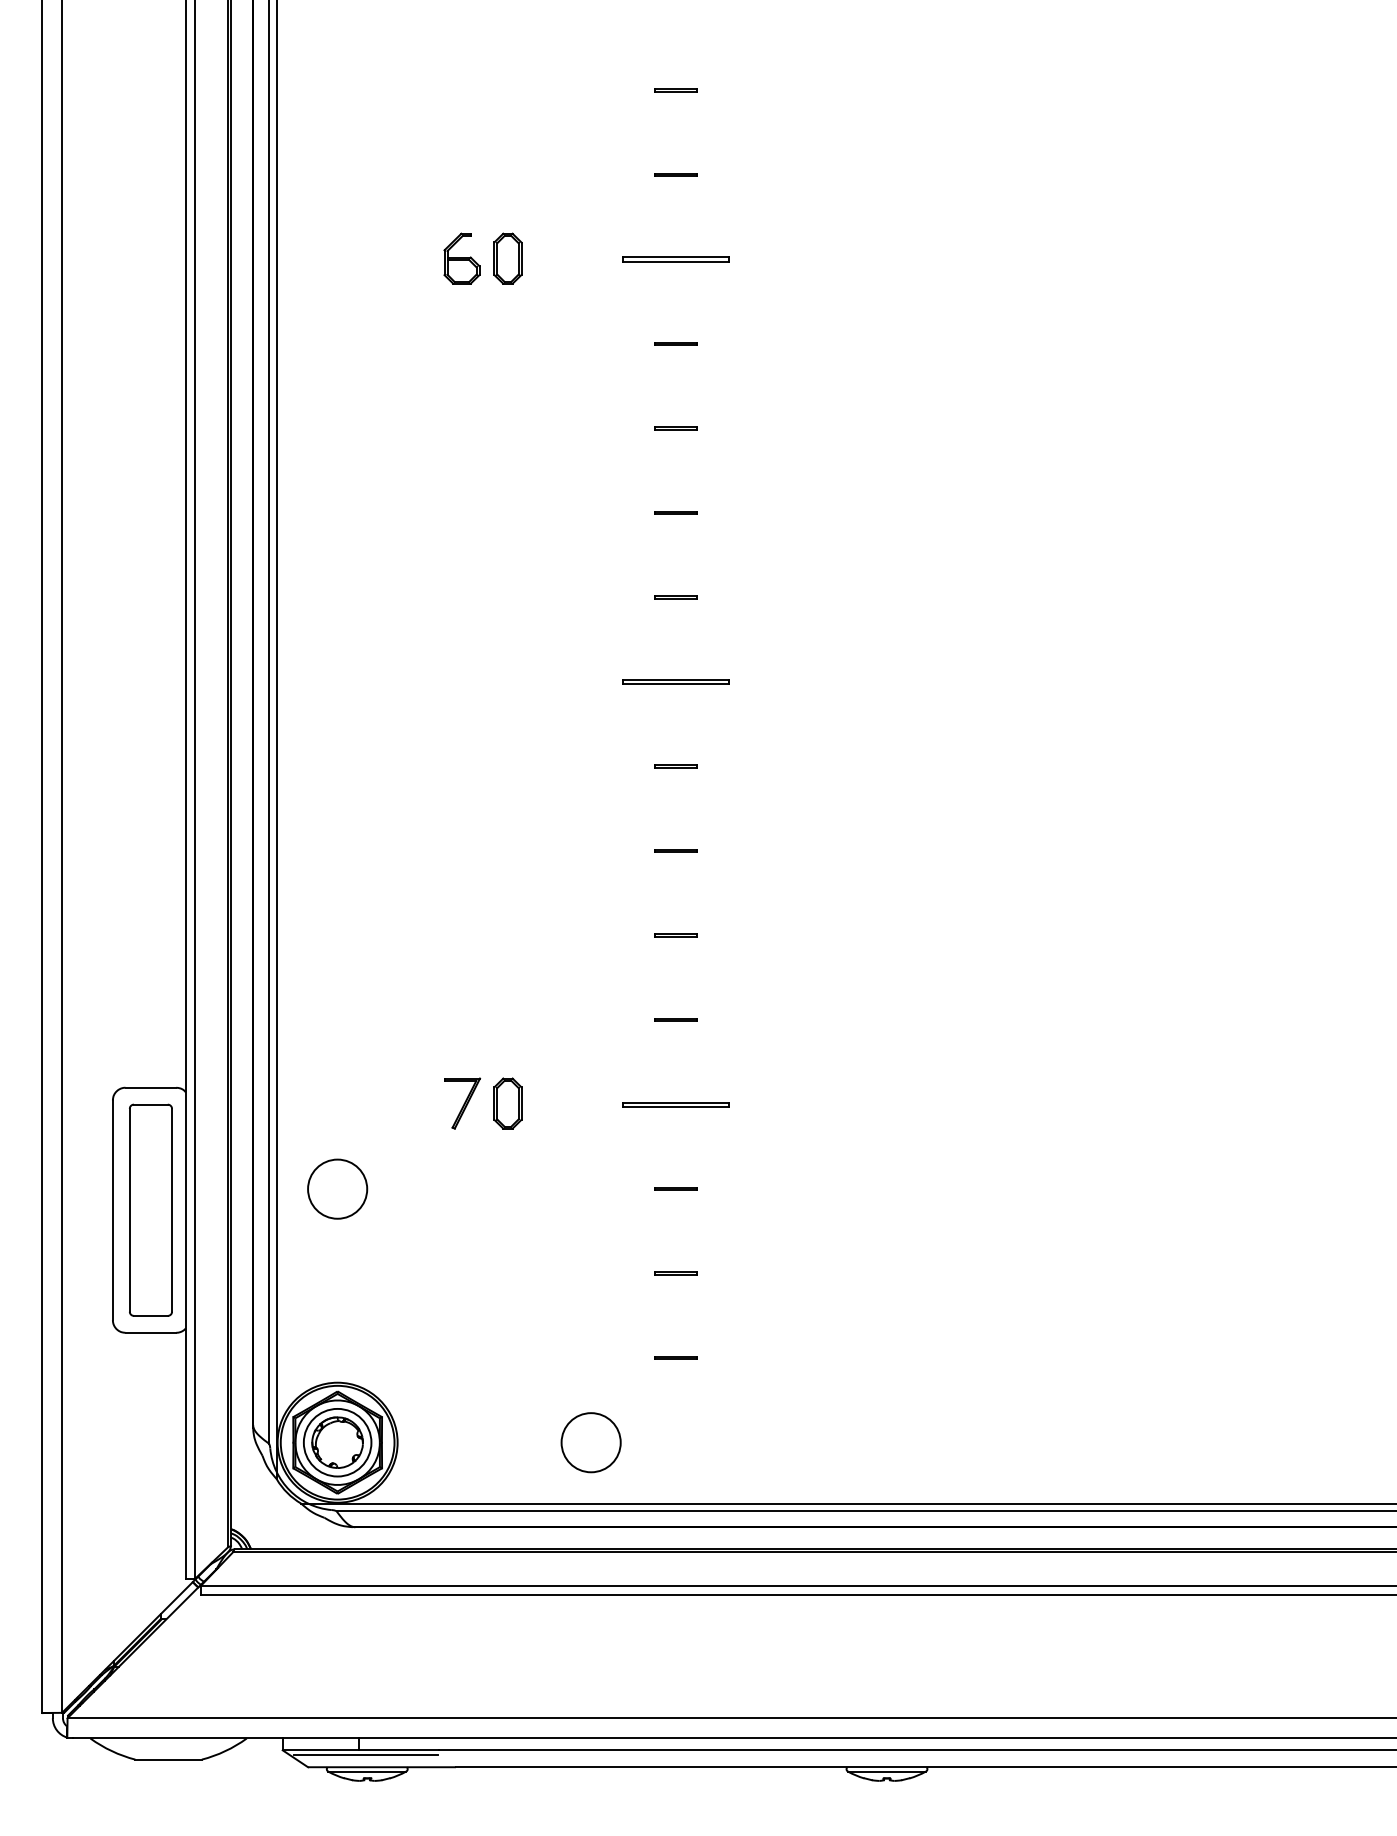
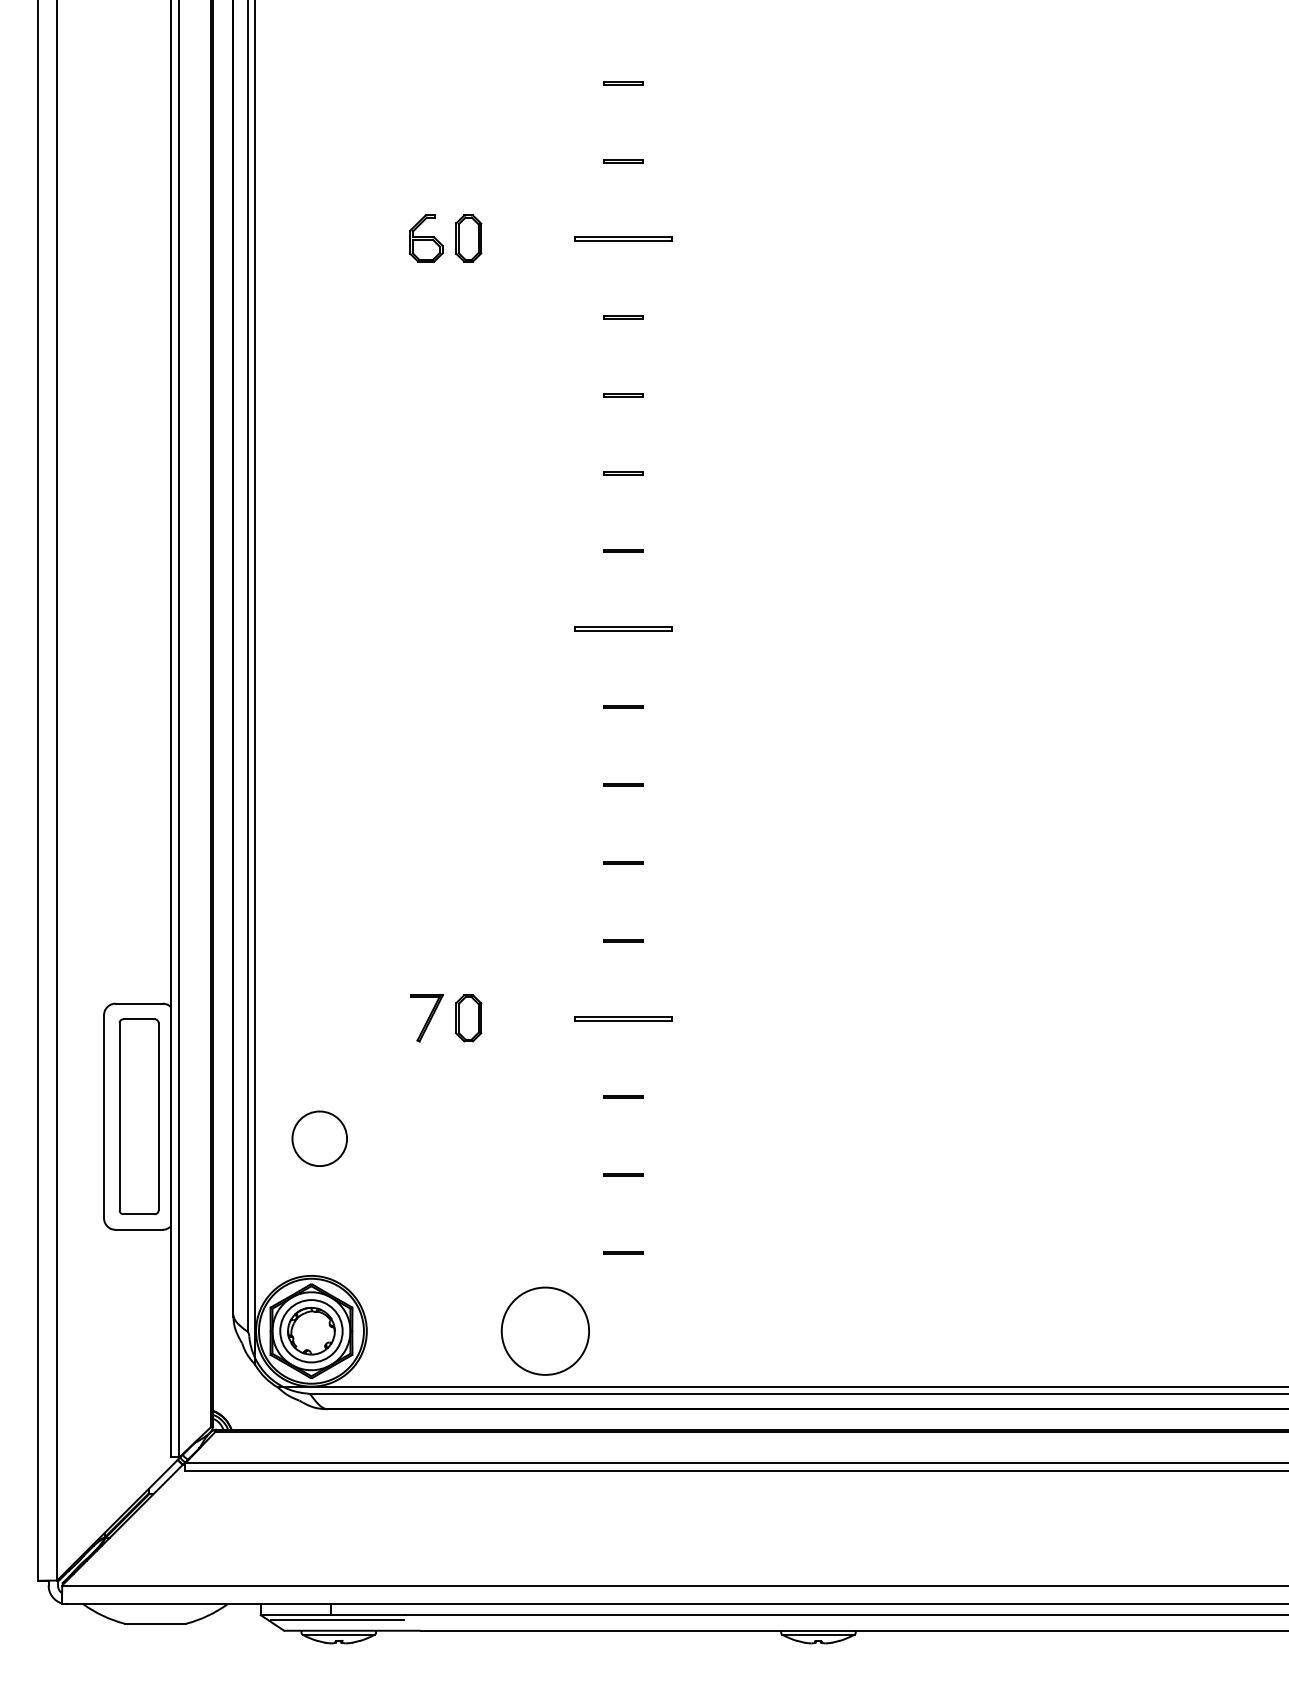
circle: (337, 1188) -> (319, 1138), moved
circle: (590, 1442) -> (544, 1331), size x1.6

